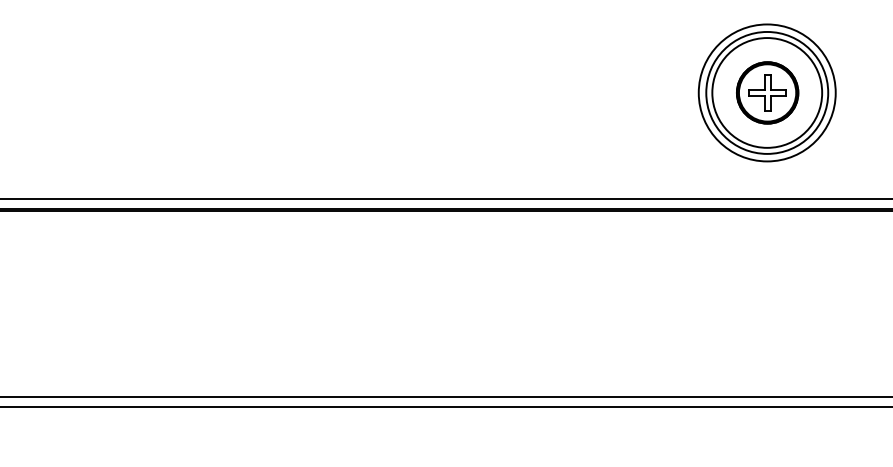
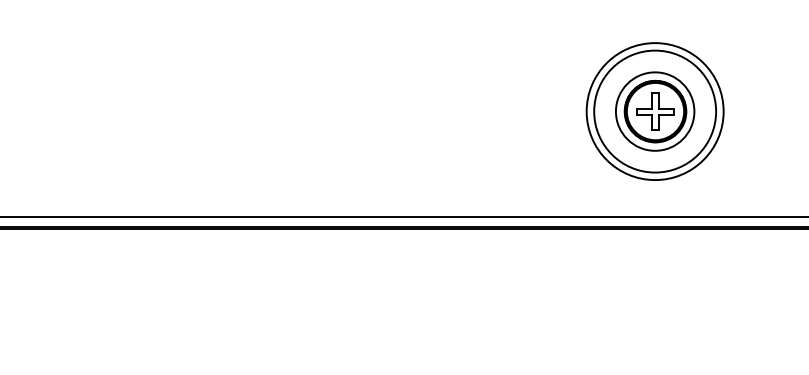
circle: (767, 92) -> (655, 111), size x0.71

